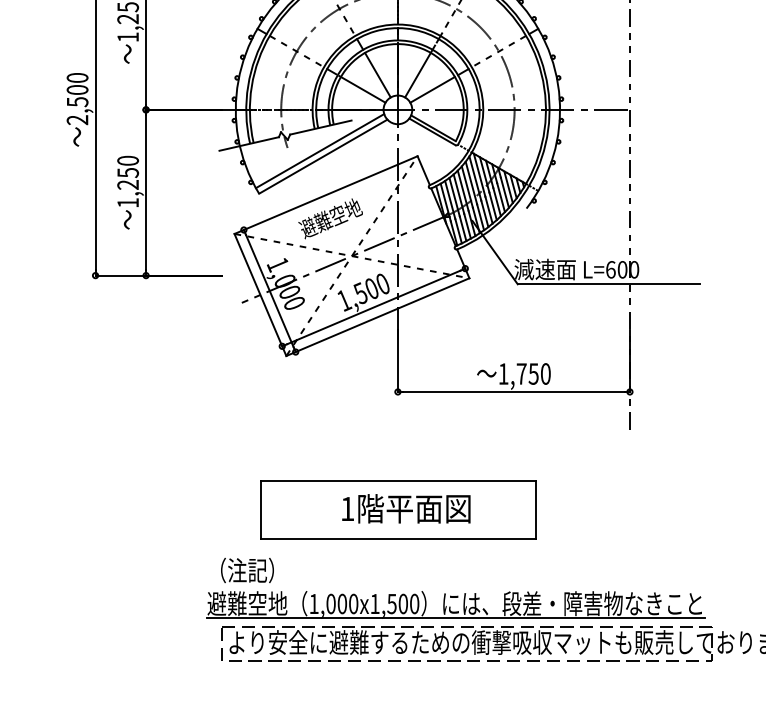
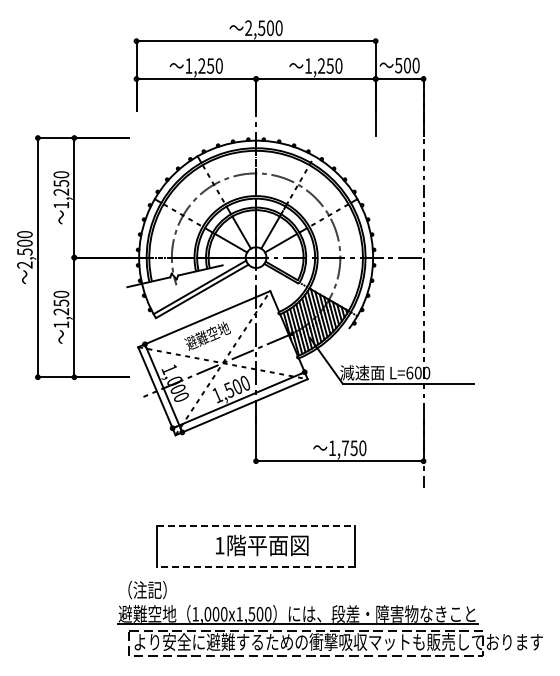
line: (398, 481) -> (256, 525), solid -> dashed
line: (397, 539) -> (255, 567), solid -> dashed

